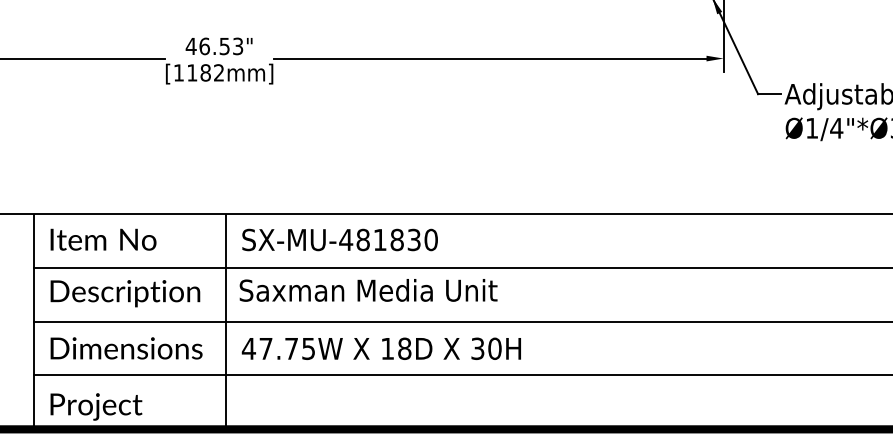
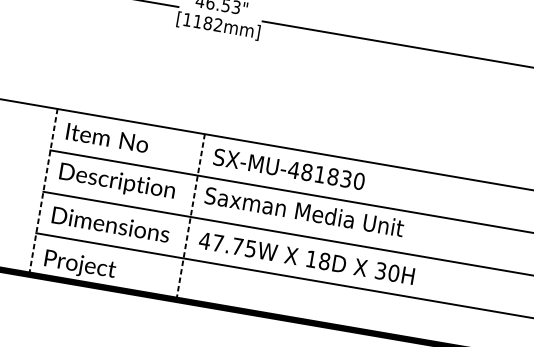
line: (33, 321) -> (43, 191), solid -> dashed
line: (225, 321) -> (190, 216), solid -> dashed

